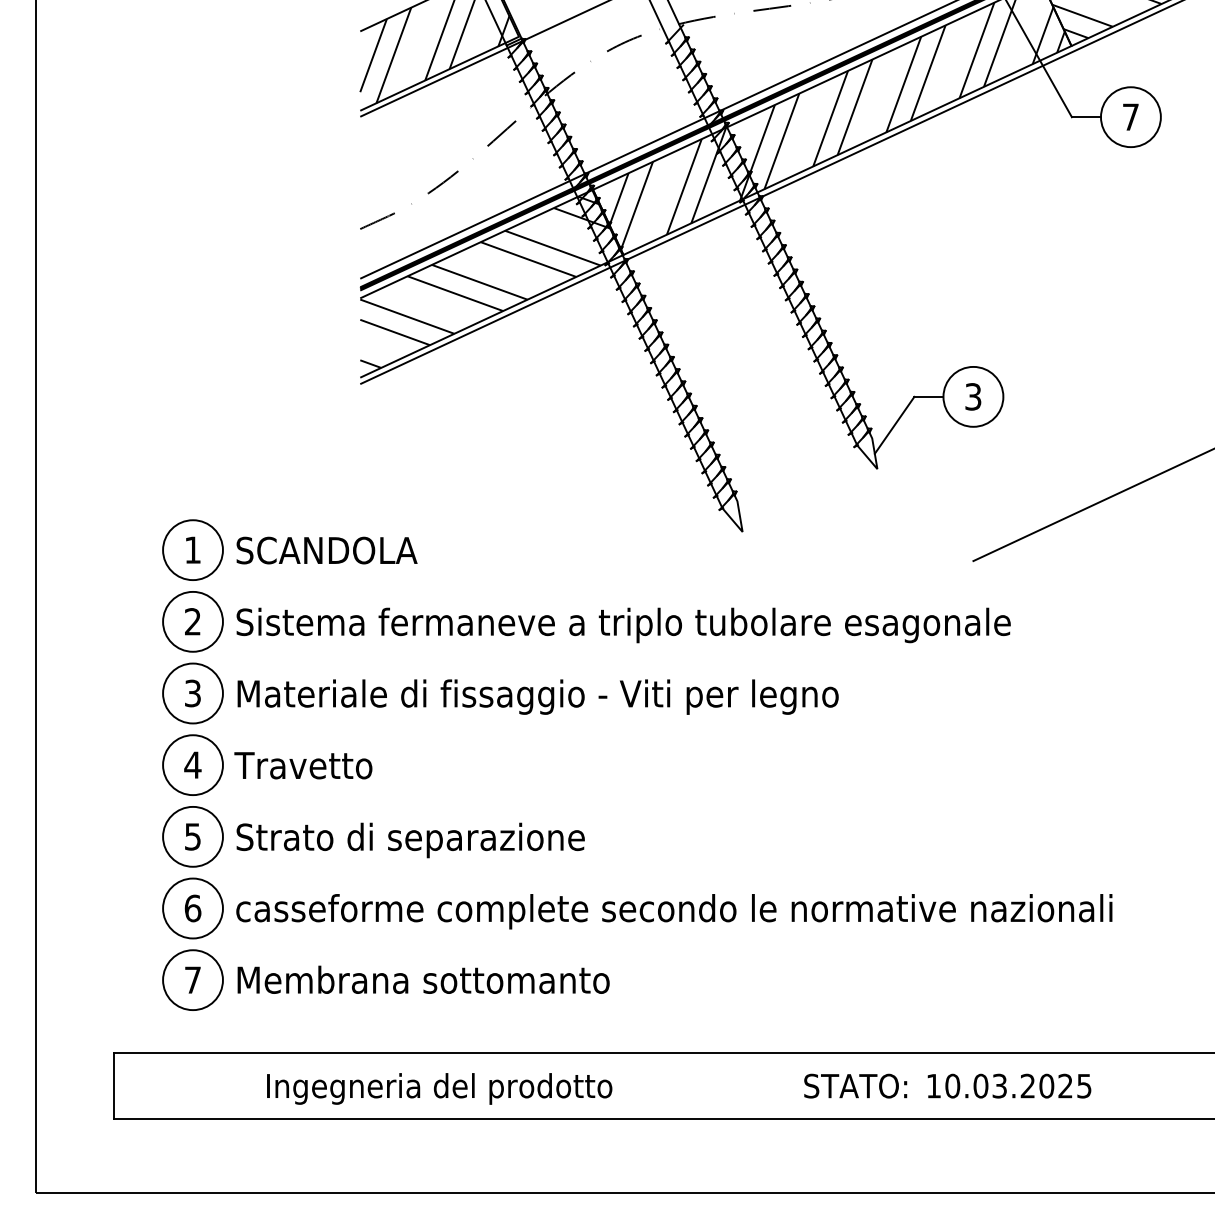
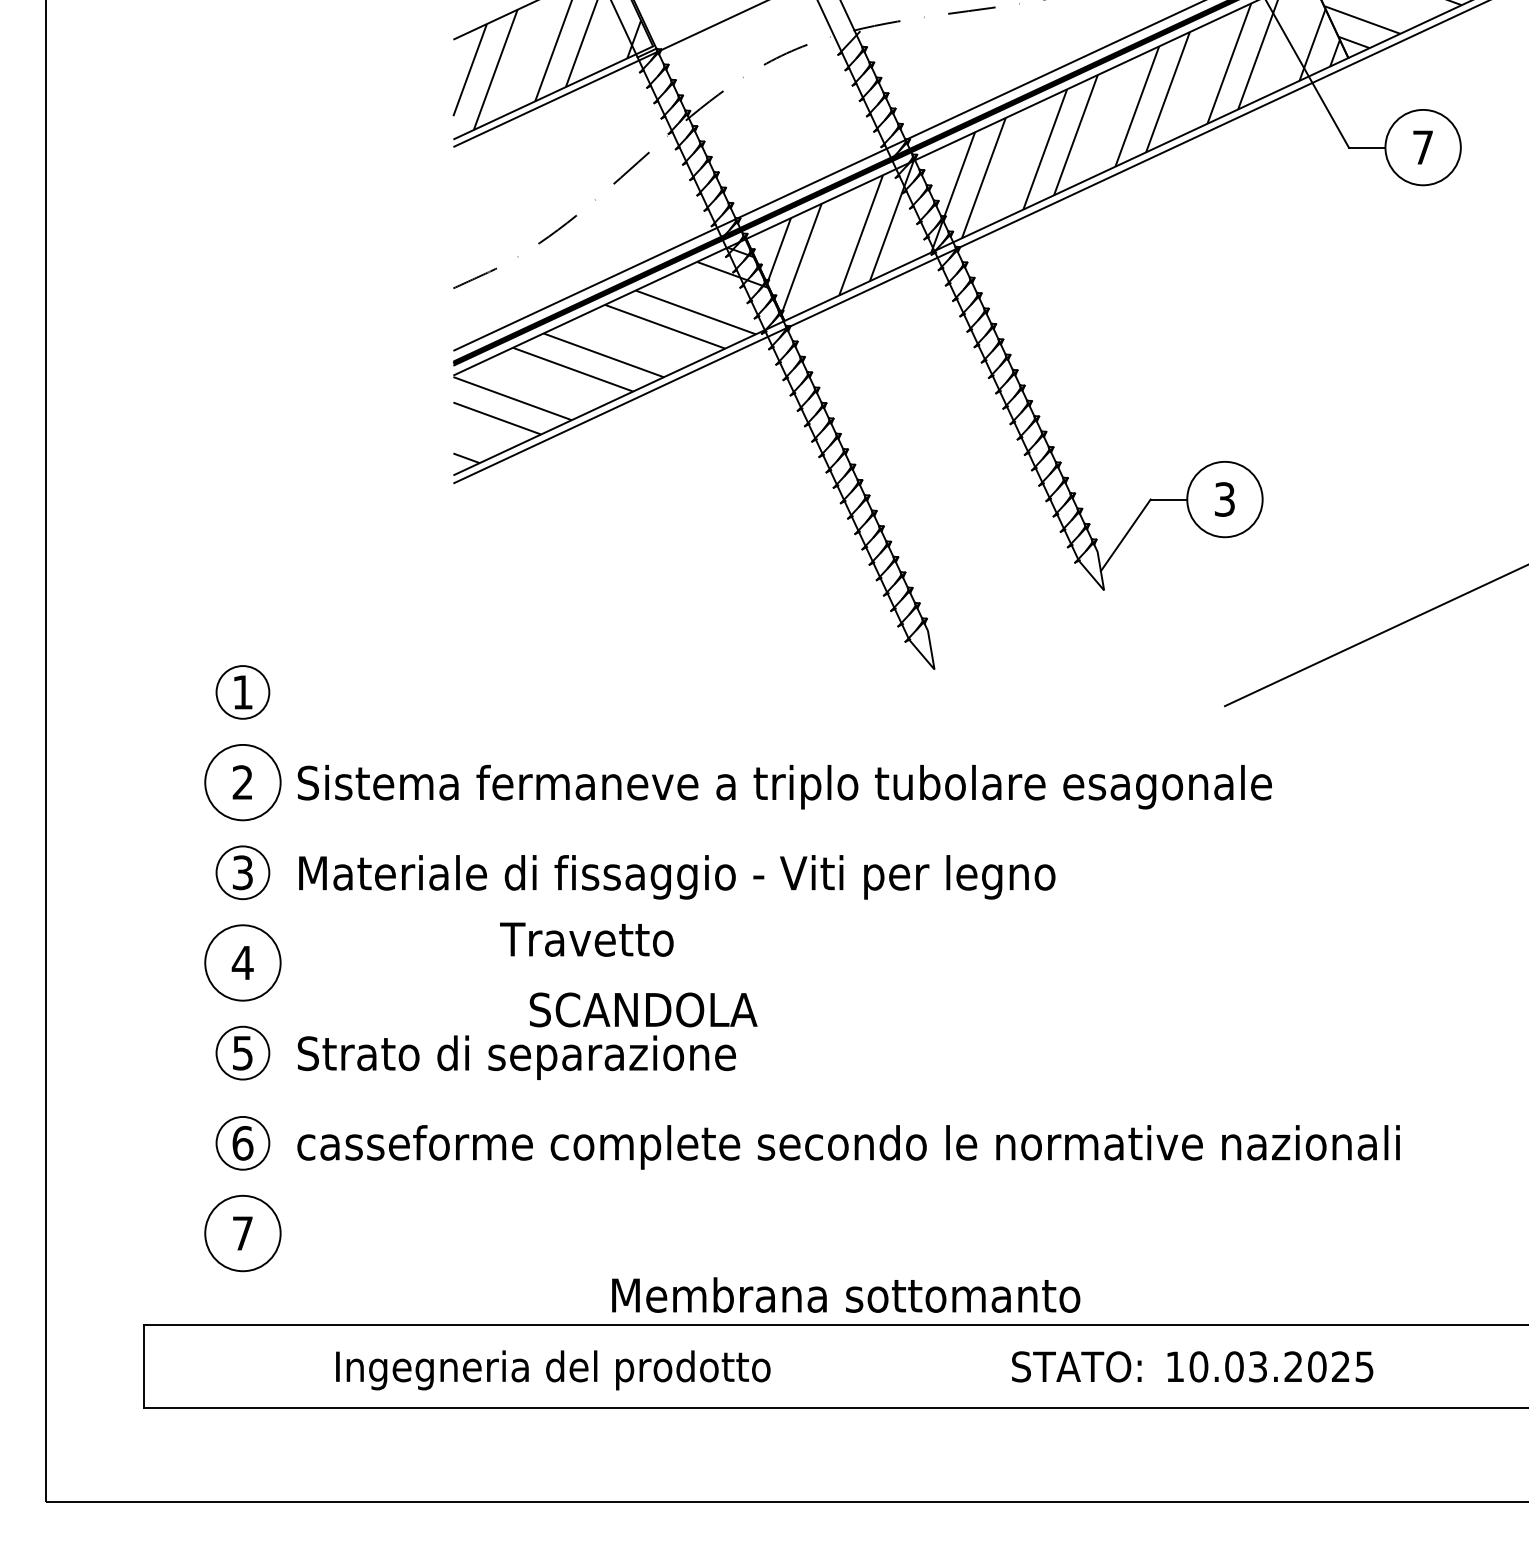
circle: (192, 550) -> (242, 692), size x0.7
text: (326, 550) -> (643, 1009), moved
circle: (192, 693) -> (242, 872), size x0.7
text: (303, 765) -> (586, 939), moved
circle: (192, 836) -> (242, 1052), size x0.7
circle: (192, 908) -> (242, 1143), size x0.7
text: (423, 979) -> (846, 1294), moved

